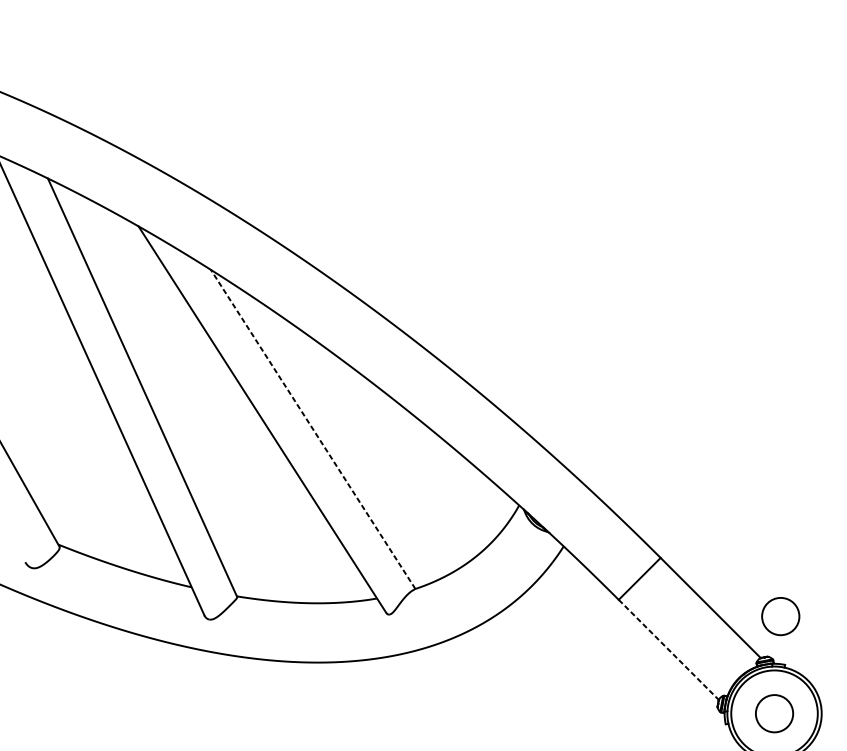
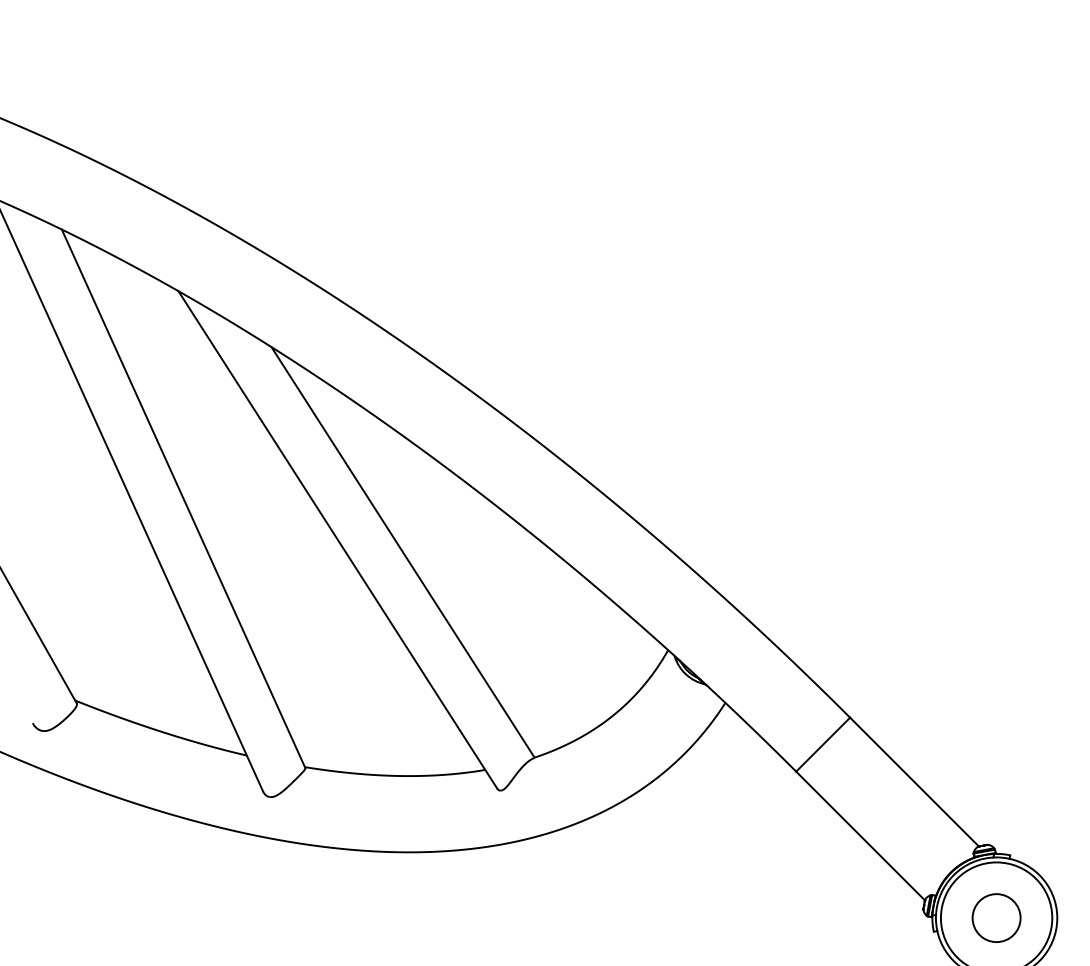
line: (313, 429) -> (403, 552), dashed -> solid
circle: (780, 616) -> (1004, 792), removed
line: (668, 650) -> (860, 836), dashed -> solid

